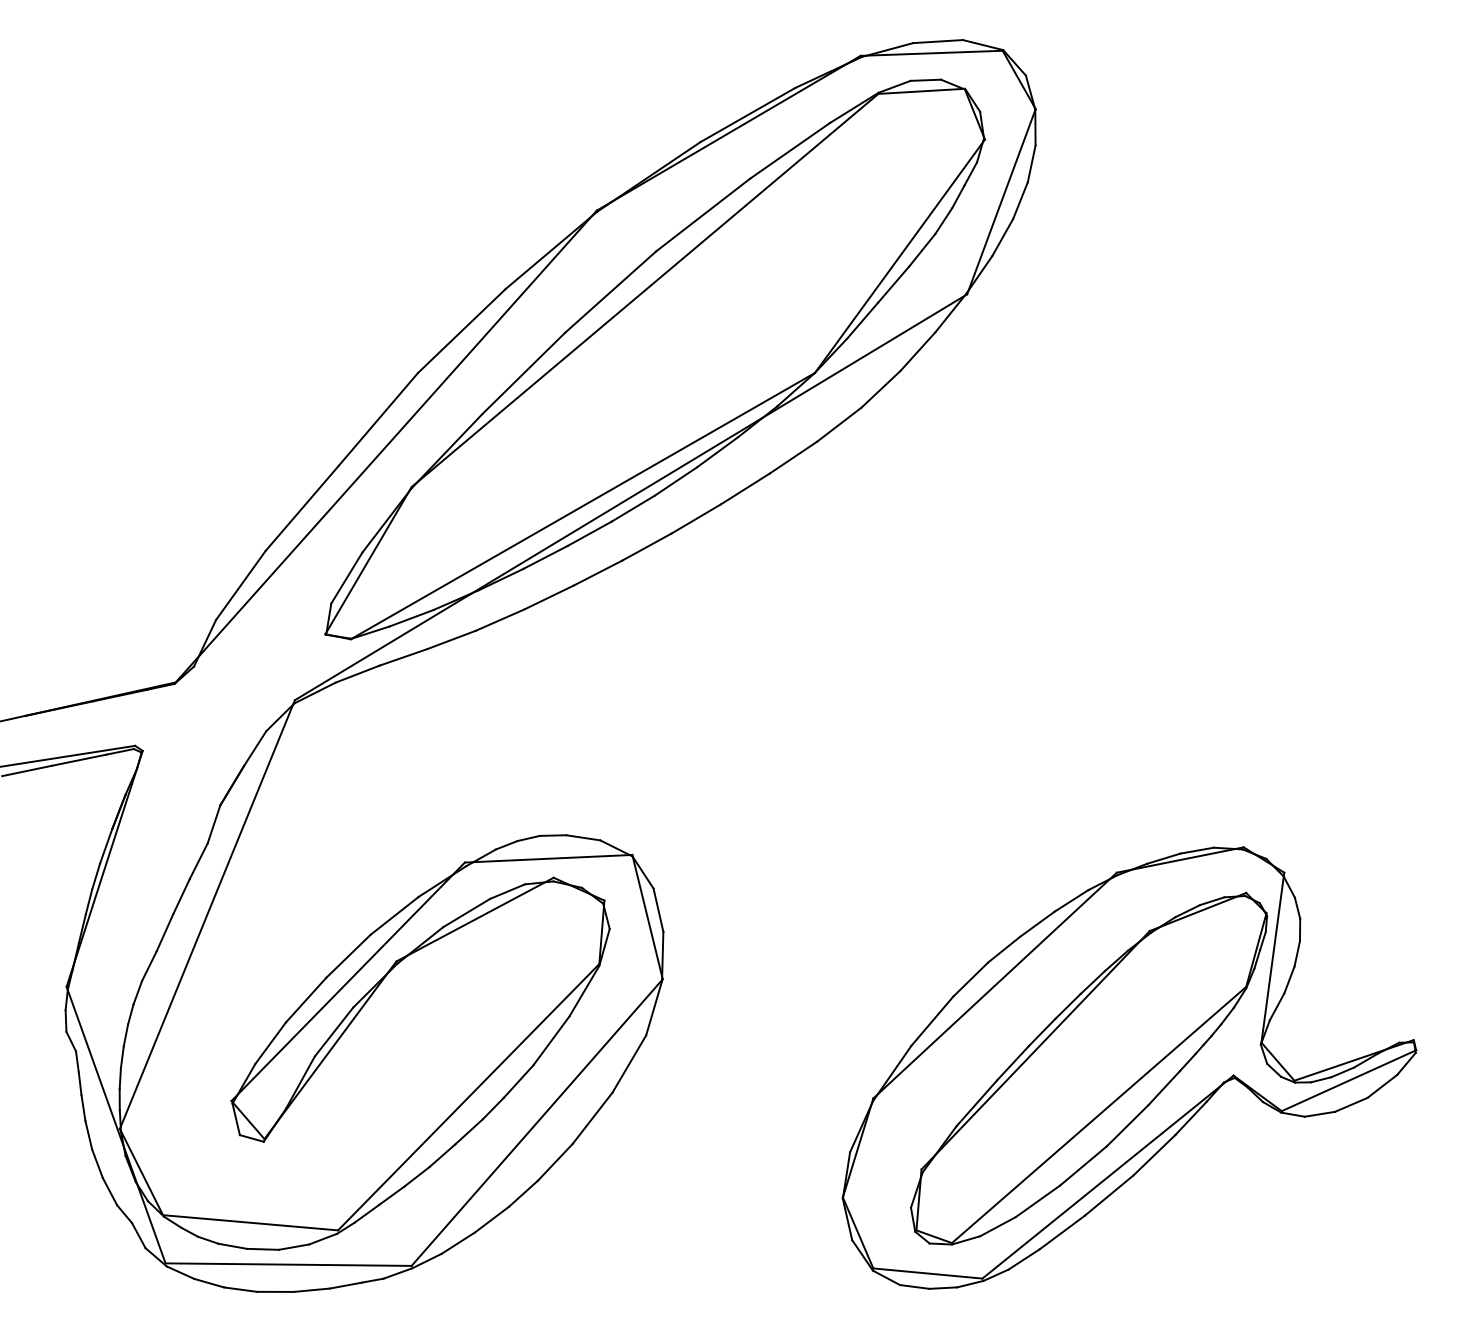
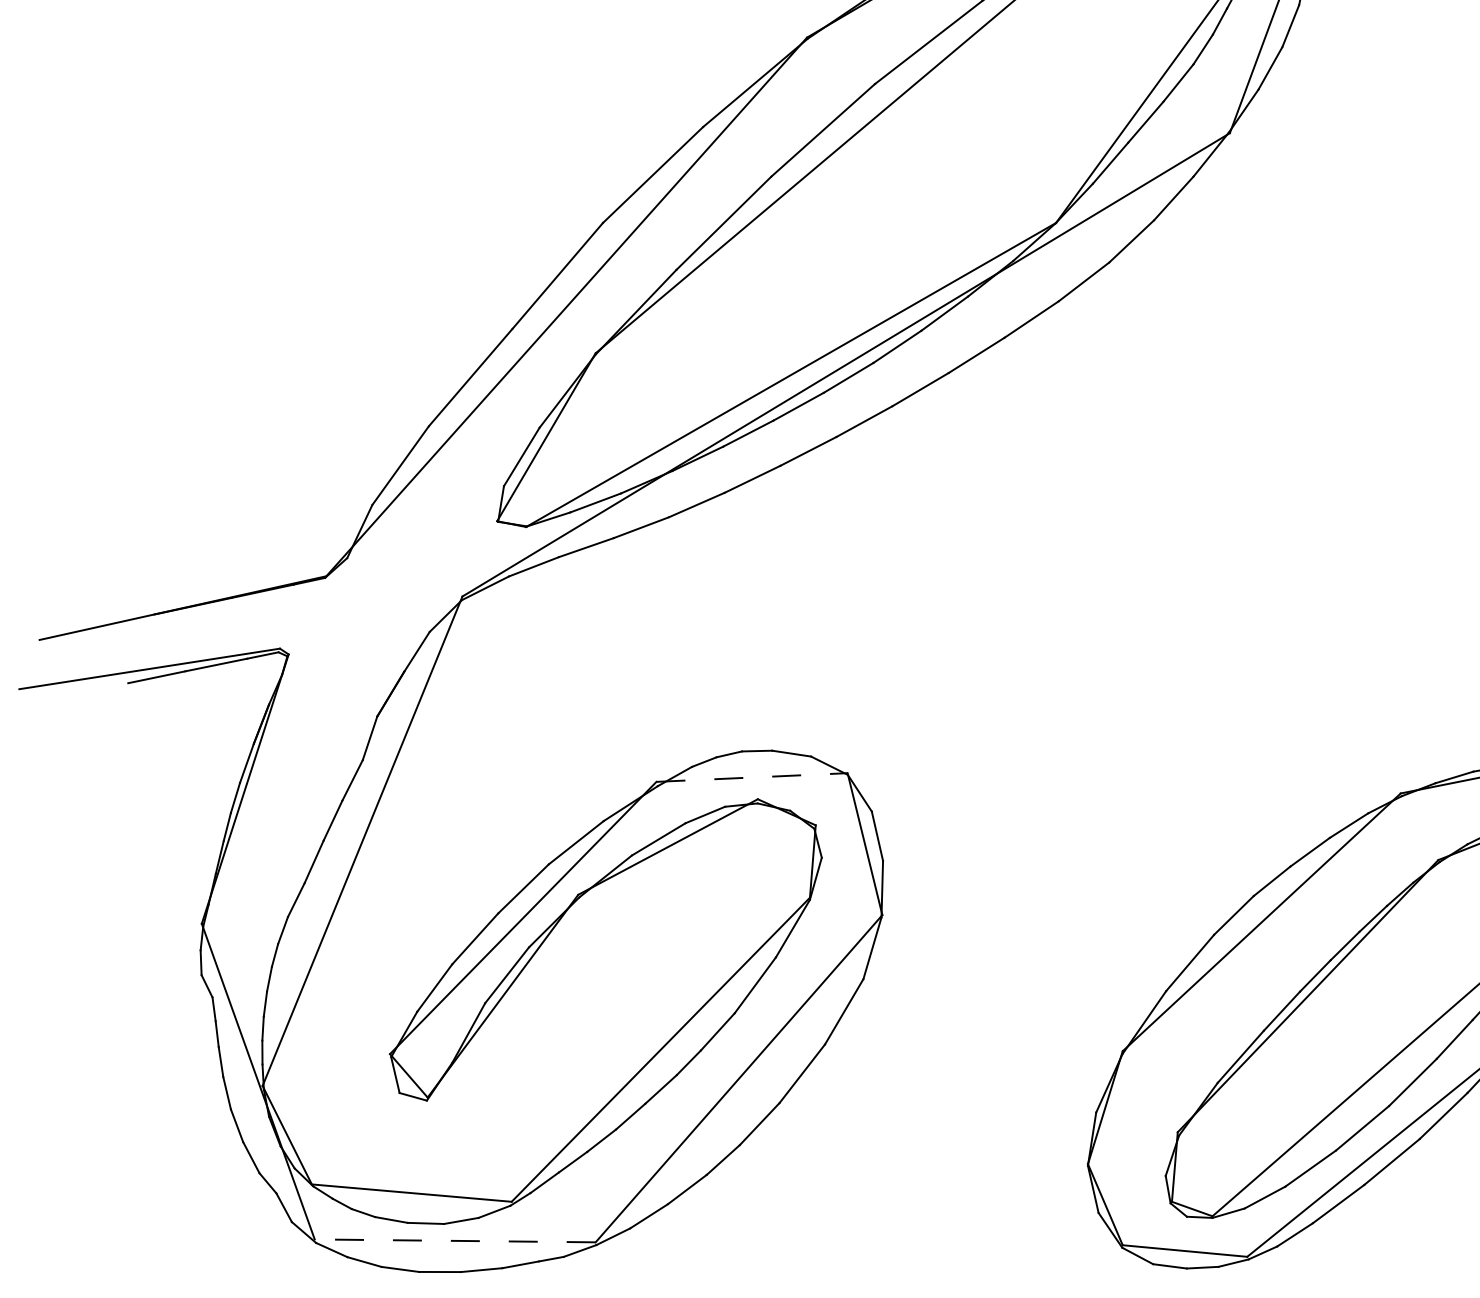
line: (548, 858) -> (751, 777), solid -> dashed
line: (288, 1264) -> (455, 1240), solid -> dashed

